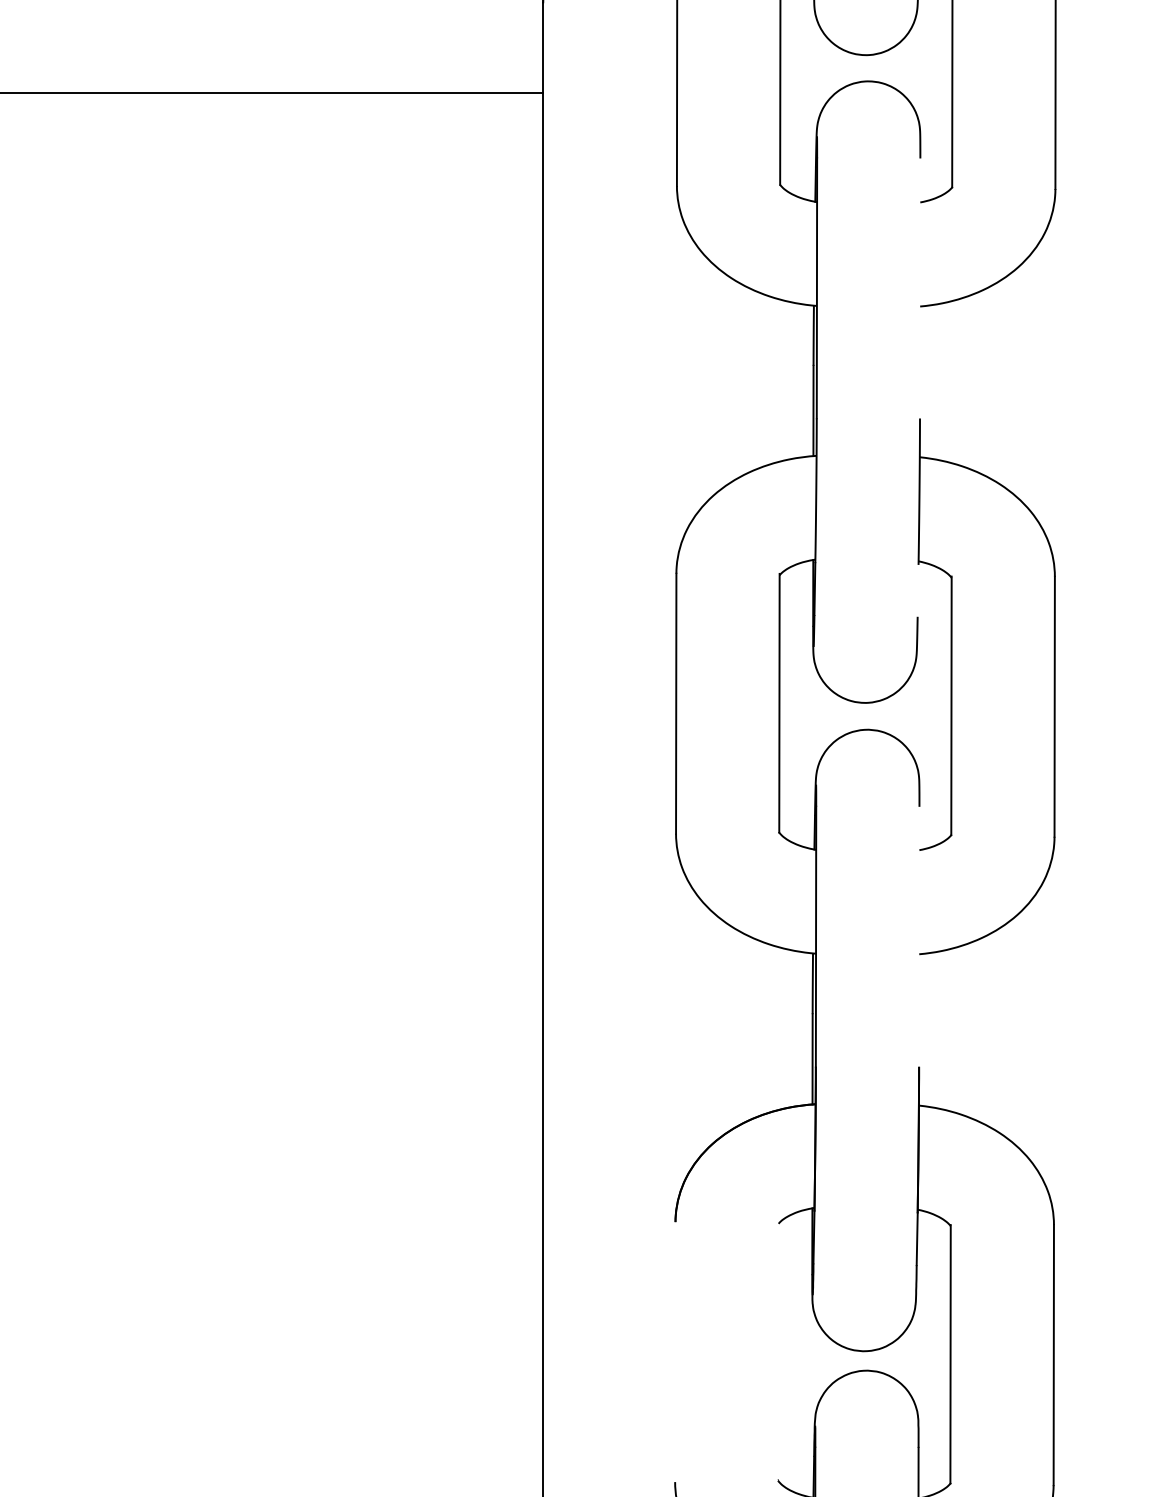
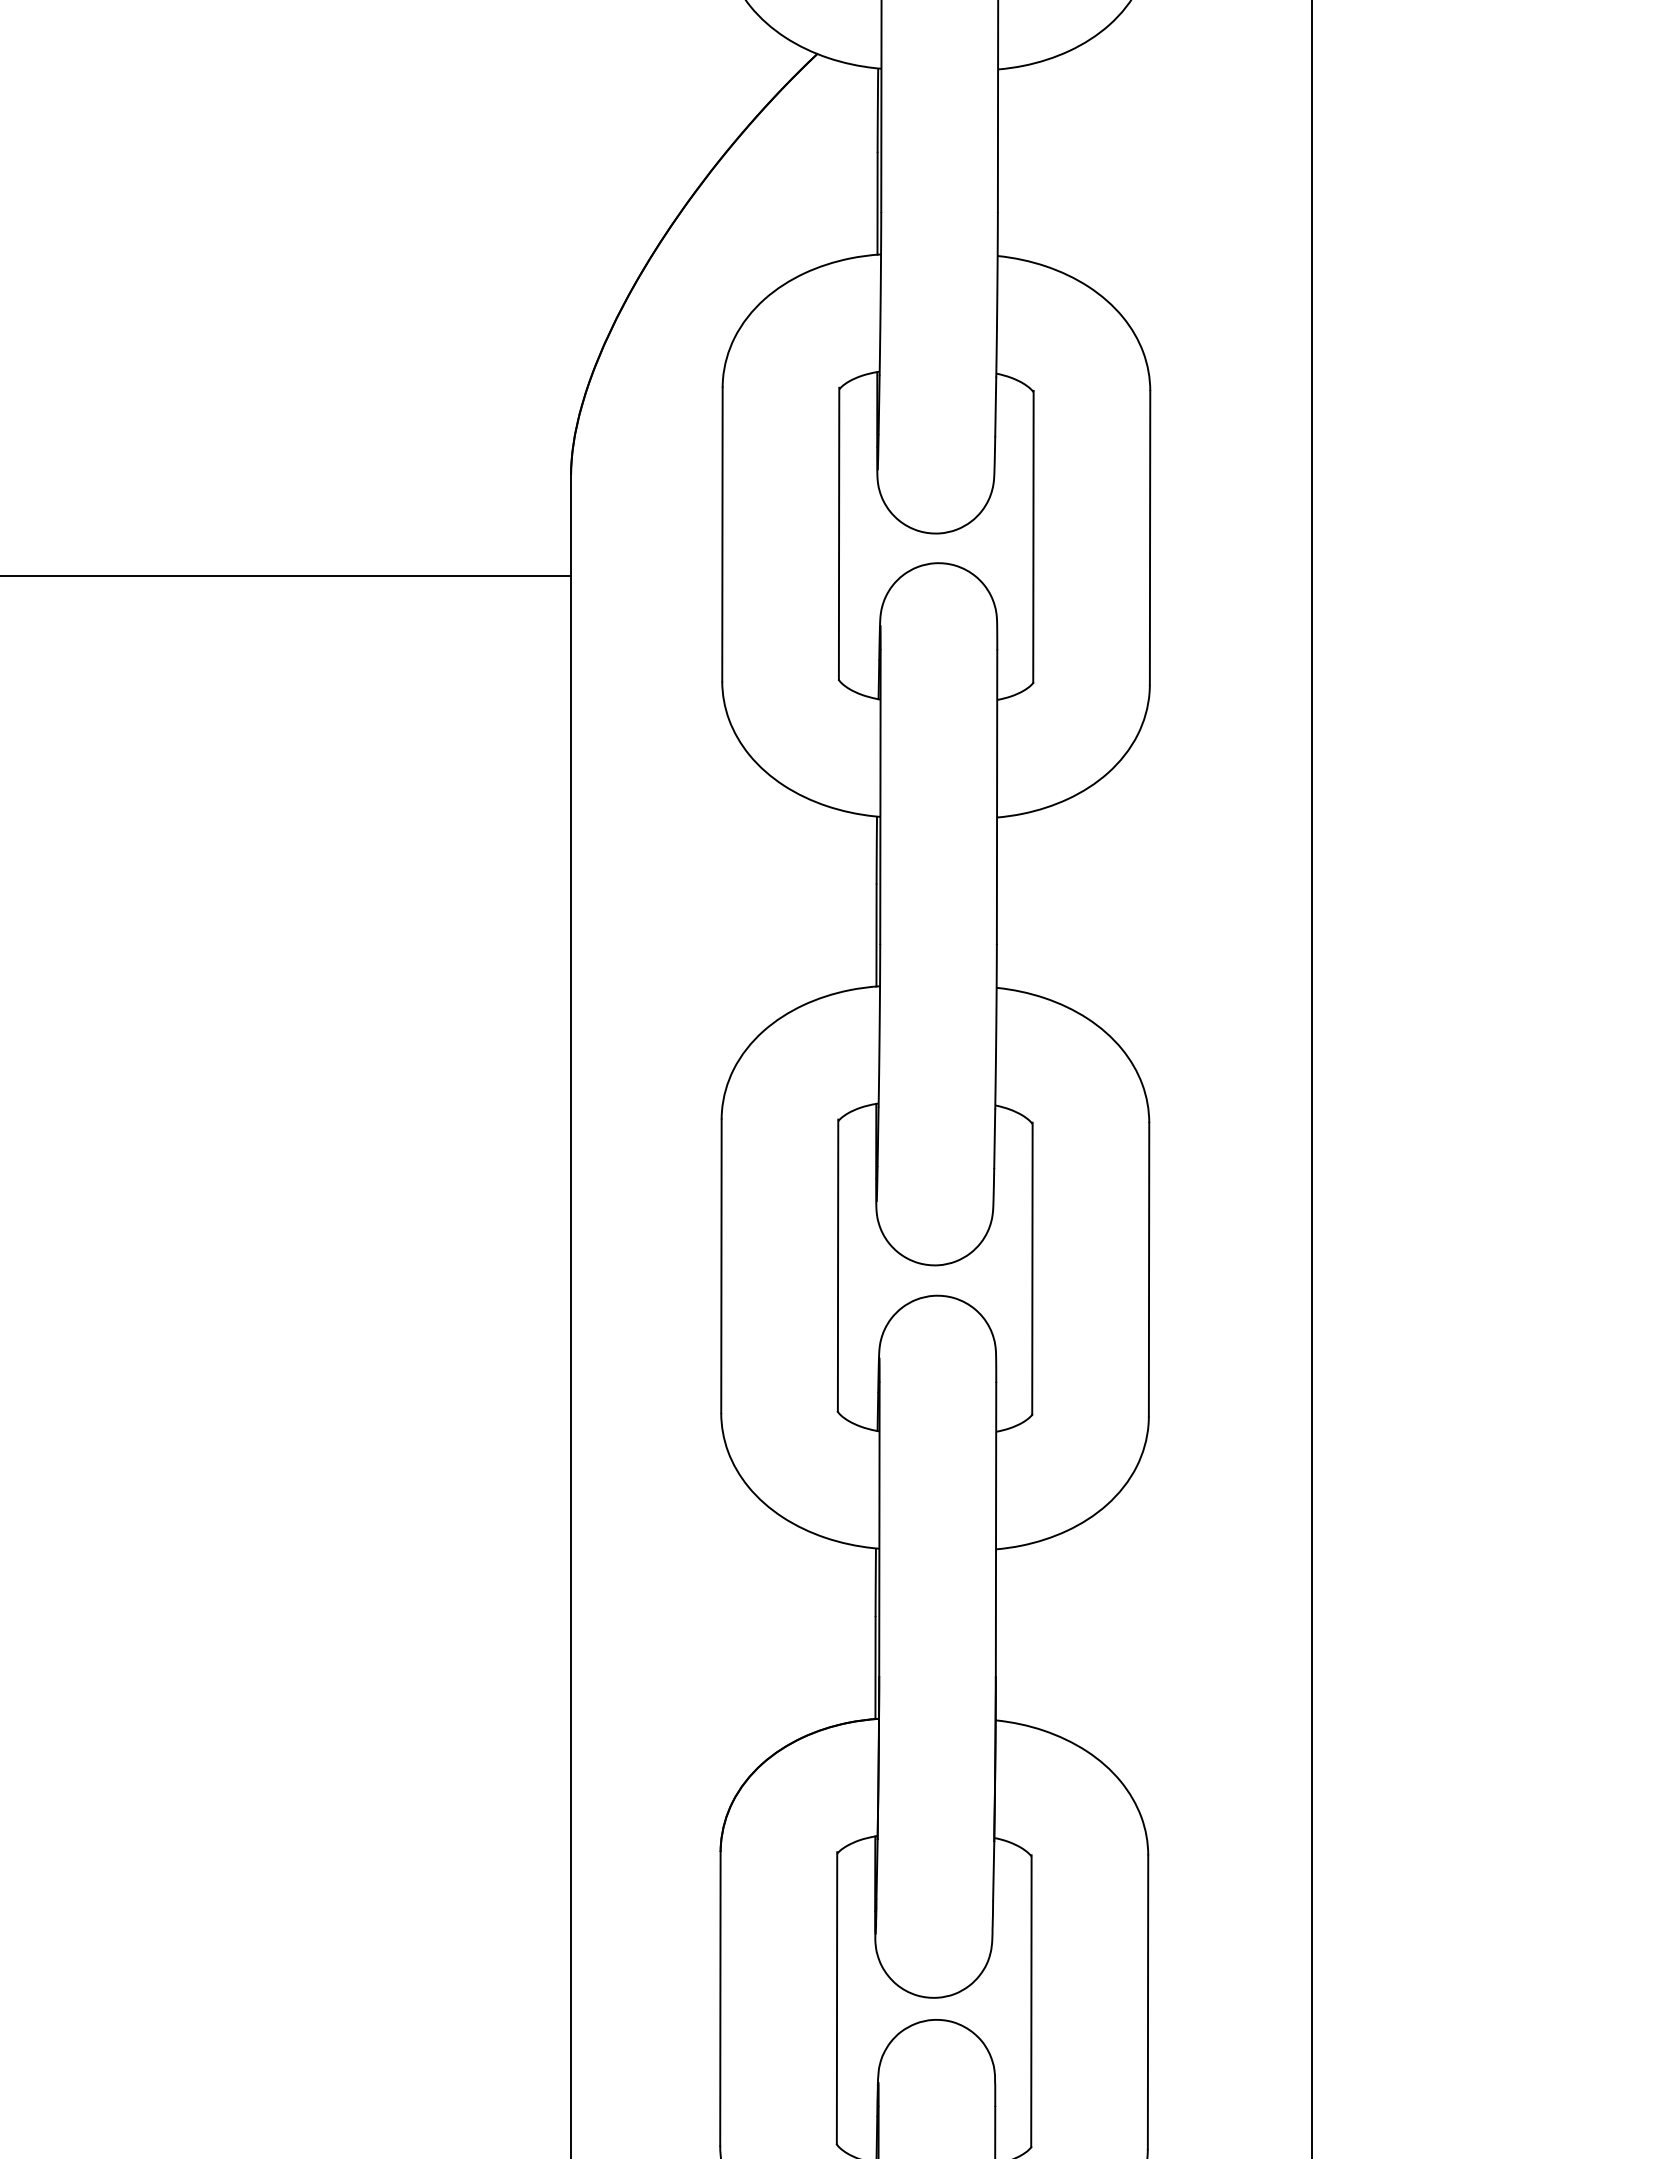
line: (919, 288) -> (996, 797), added
line: (917, 590) -> (994, 1138), added
line: (918, 936) -> (995, 1529), added
line: (675, 1351) -> (720, 1998), added
line: (778, 1351) -> (836, 1998), added

